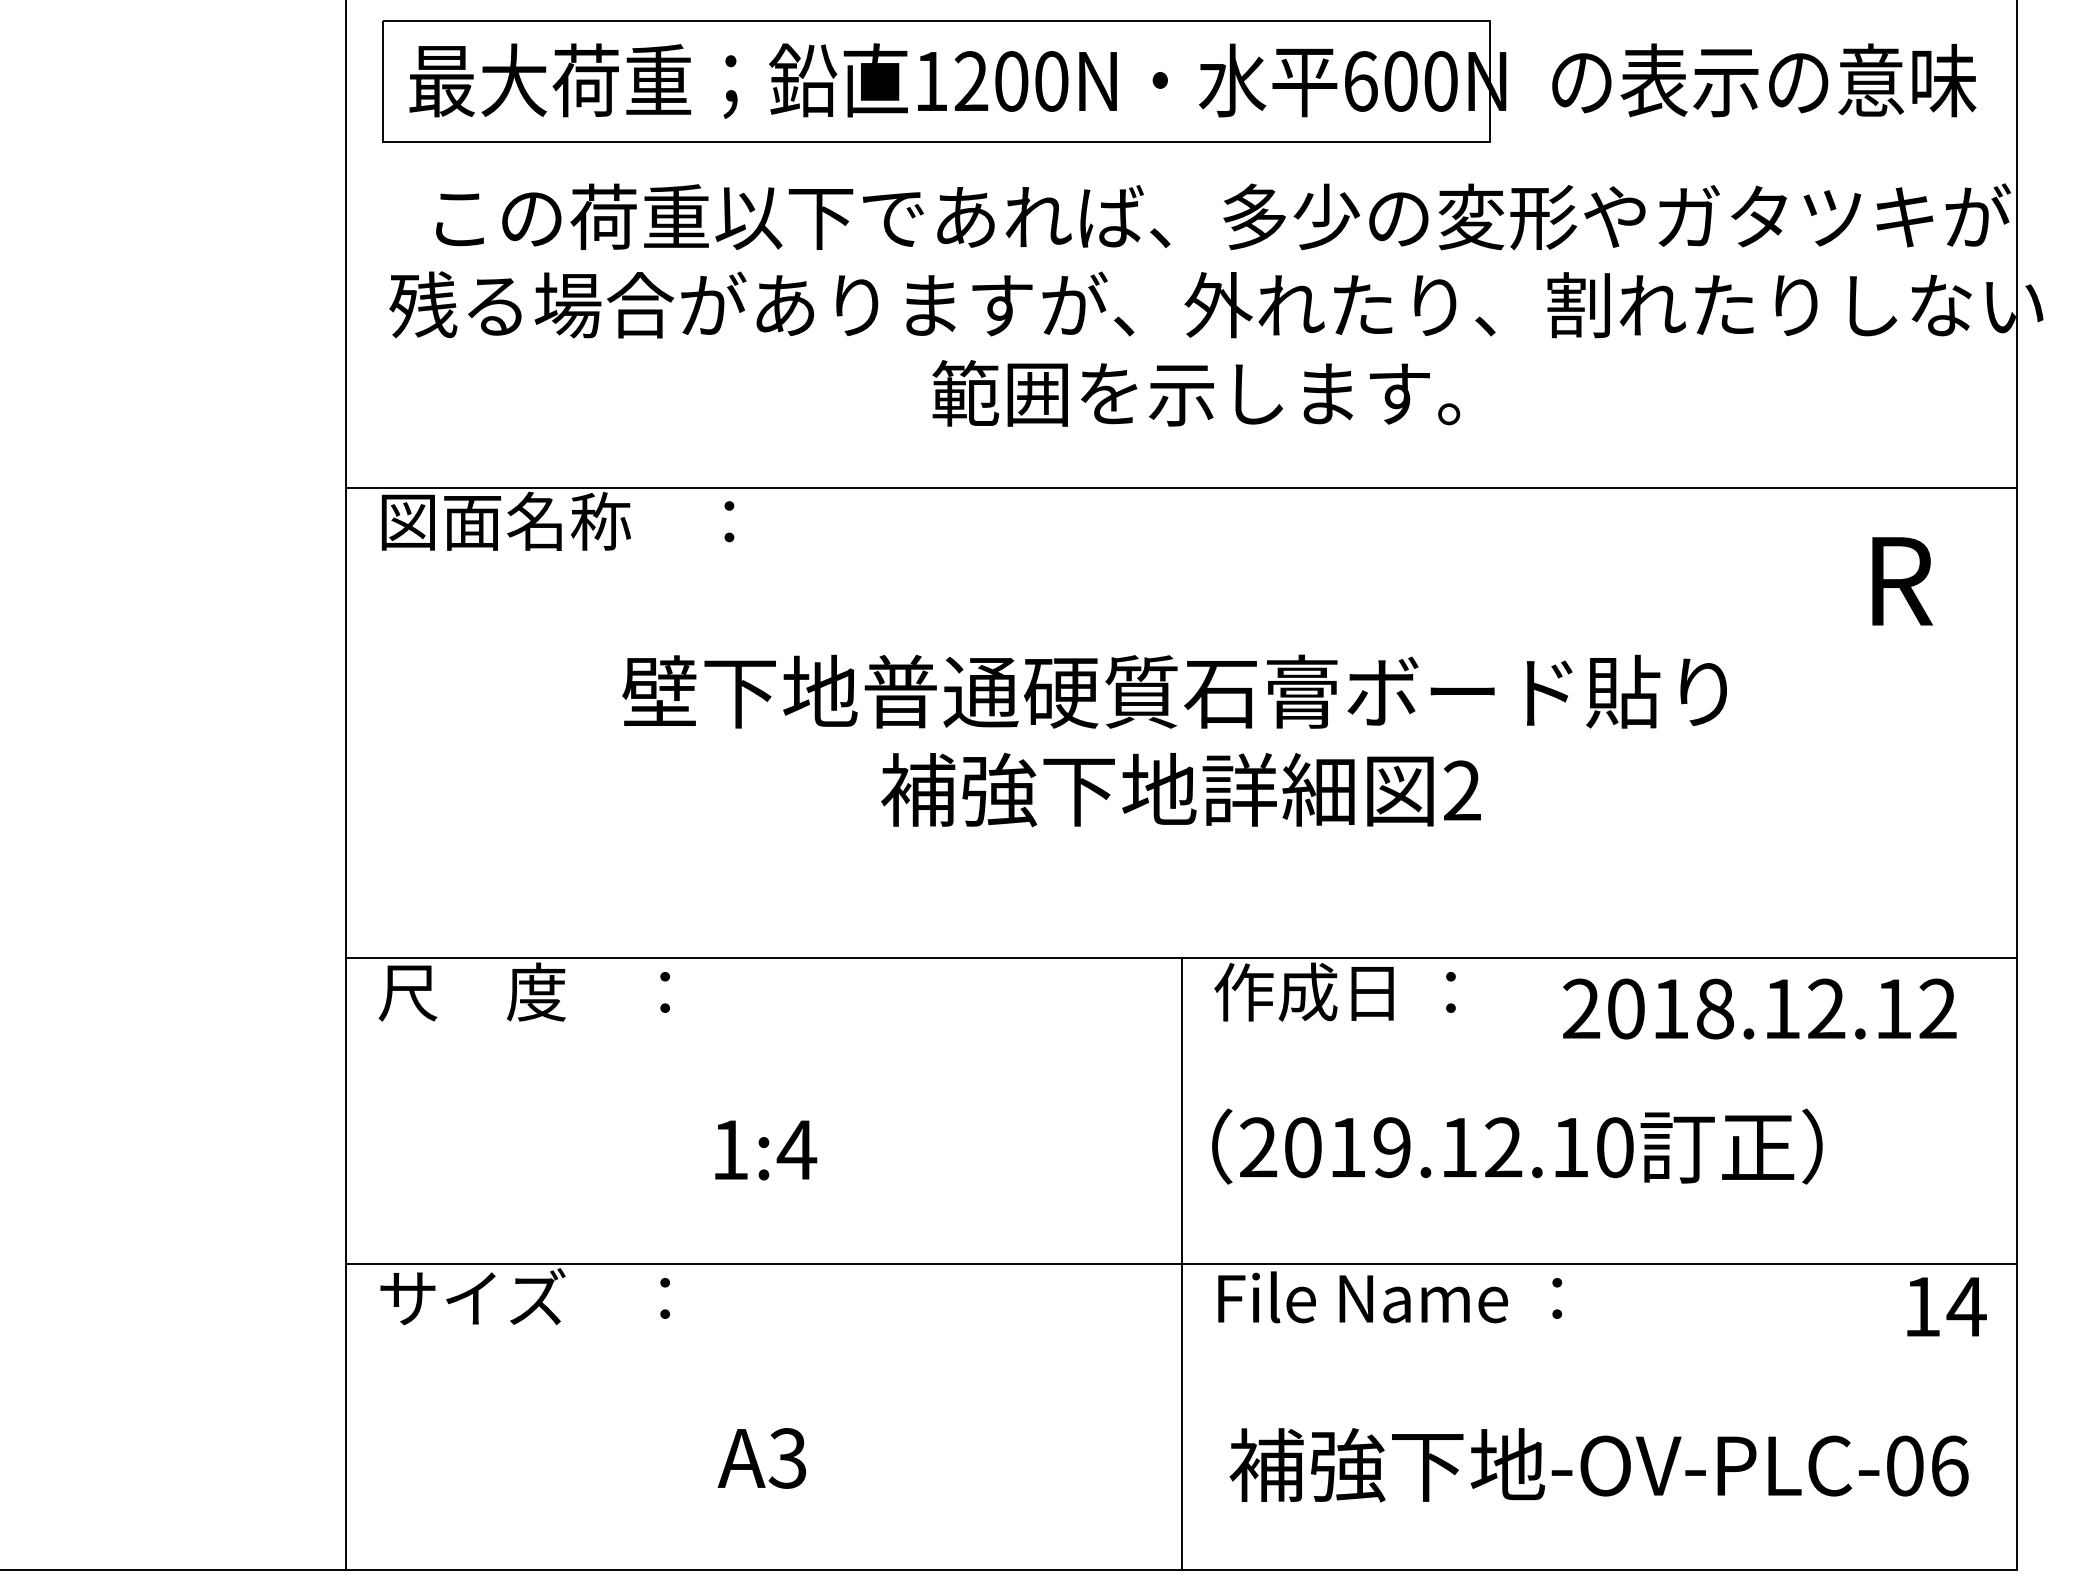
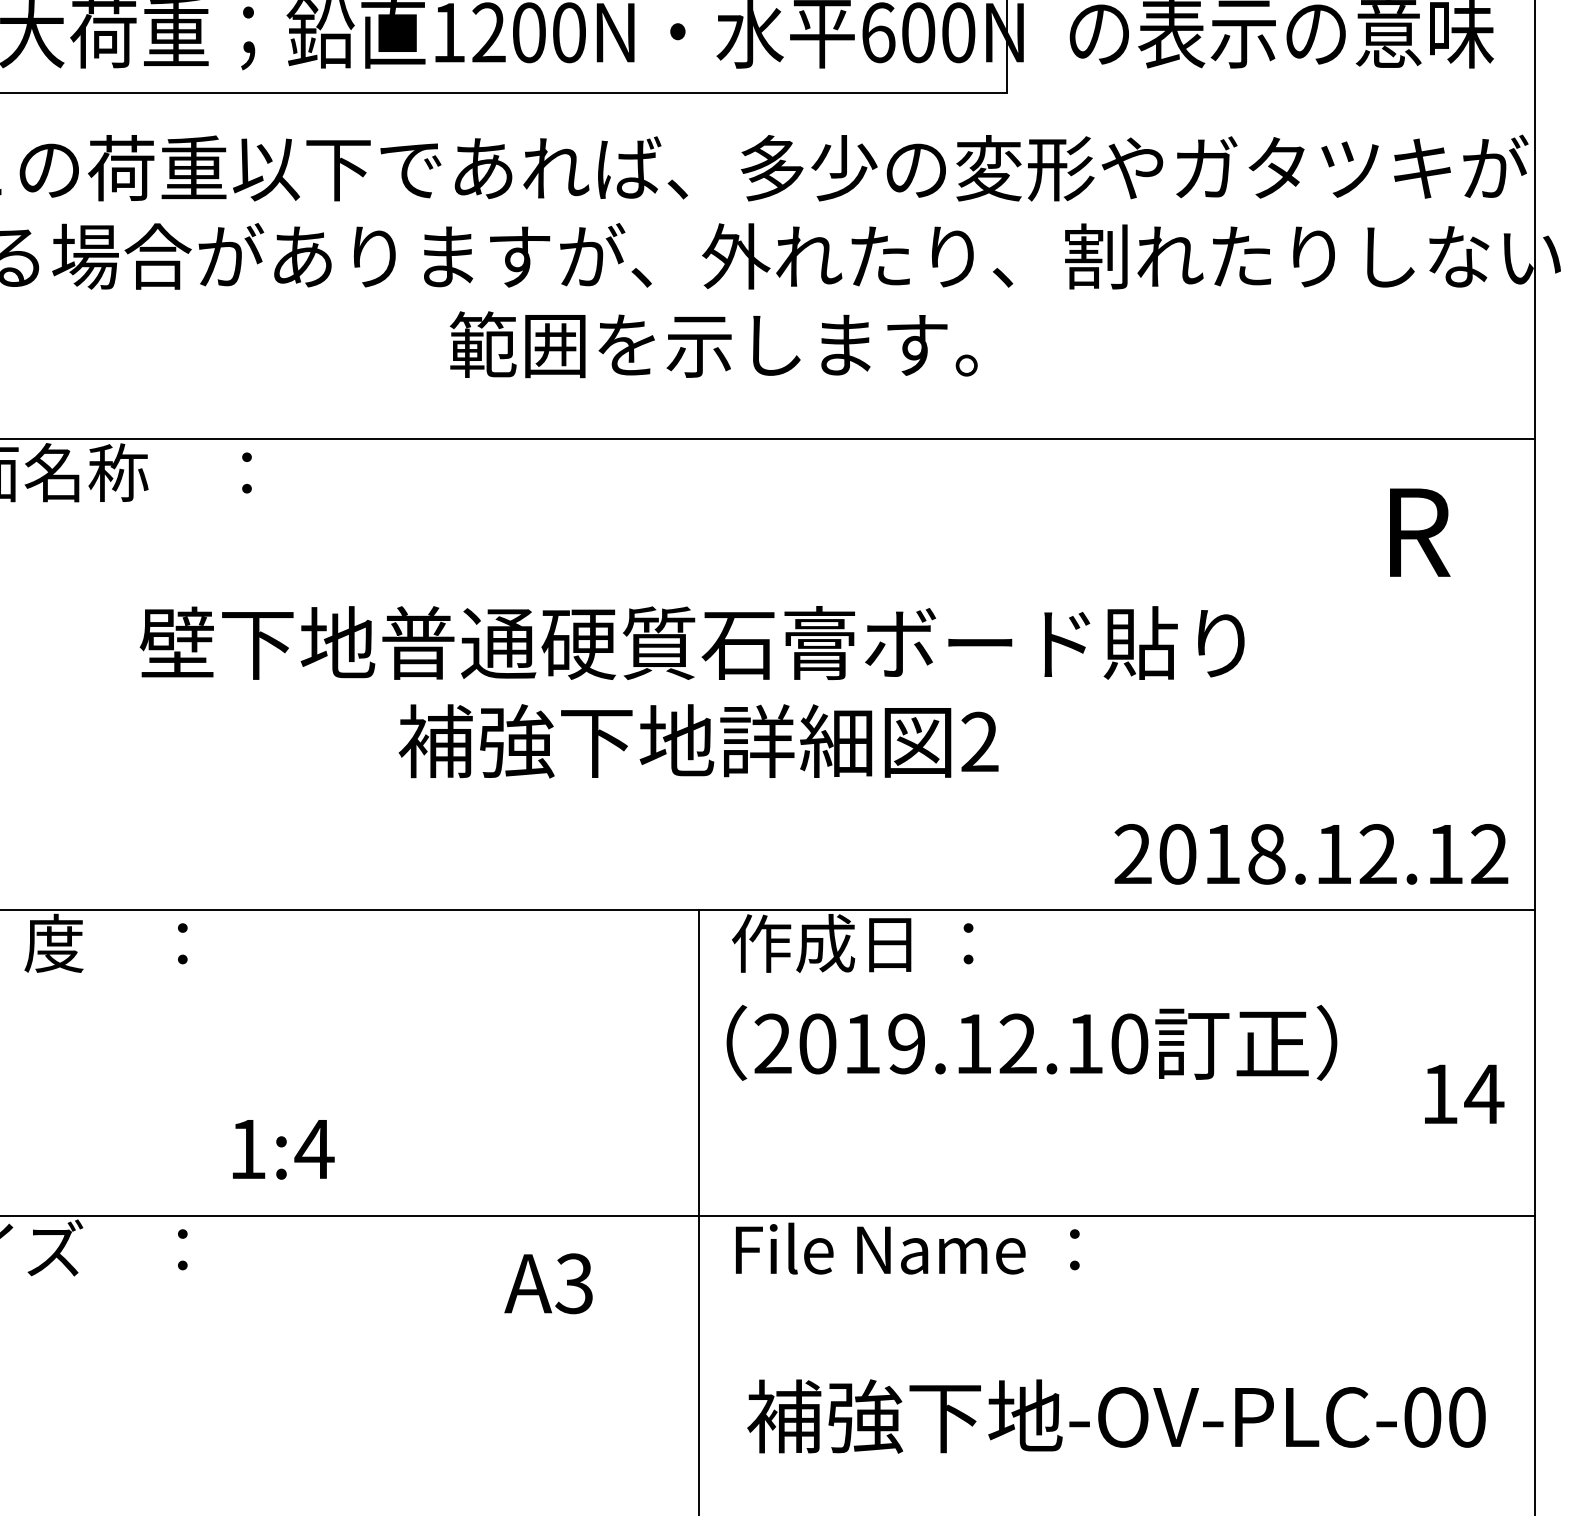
text: (1759, 1008) -> (1311, 853), moved
text: (1517, 1146) -> (1032, 1042), moved
text: (766, 1150) -> (284, 1149), moved
text: (1946, 1306) -> (1464, 1093), moved
text: (761, 1458) -> (548, 1283), moved
text: (1949, 1465) -> (1467, 1416), -OV-PLC-06 -> -OV-PLC-00

